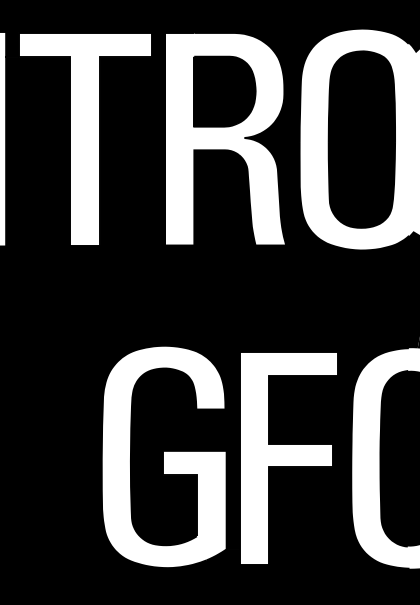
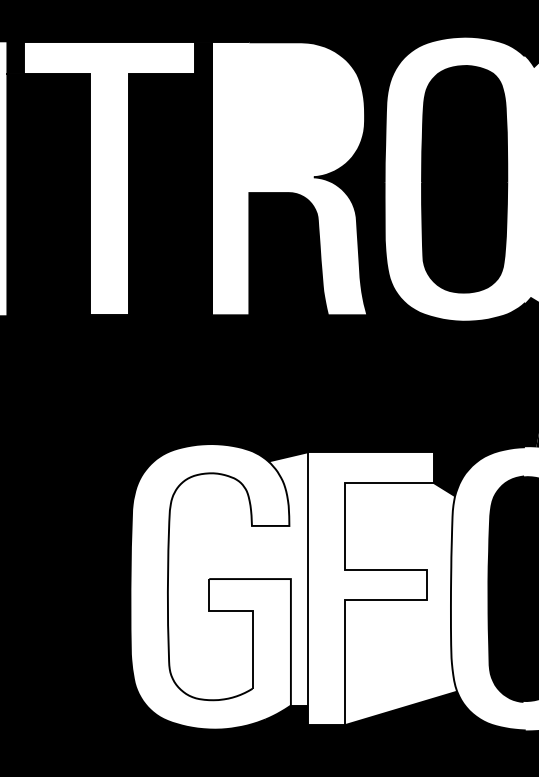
part: (224, 91) -> (288, 117), removed
fill: (185, 450) -> (238, 578), removed
fill: (312, 469) -> (401, 602), removed

